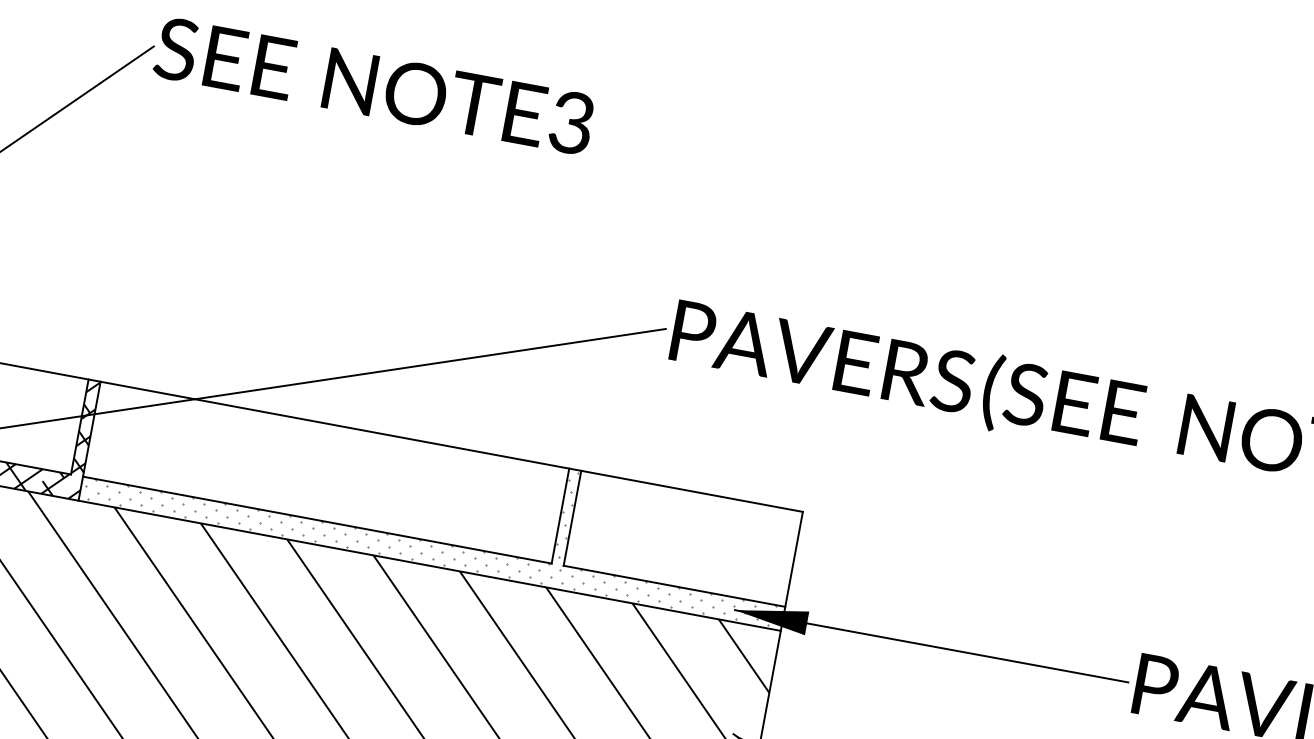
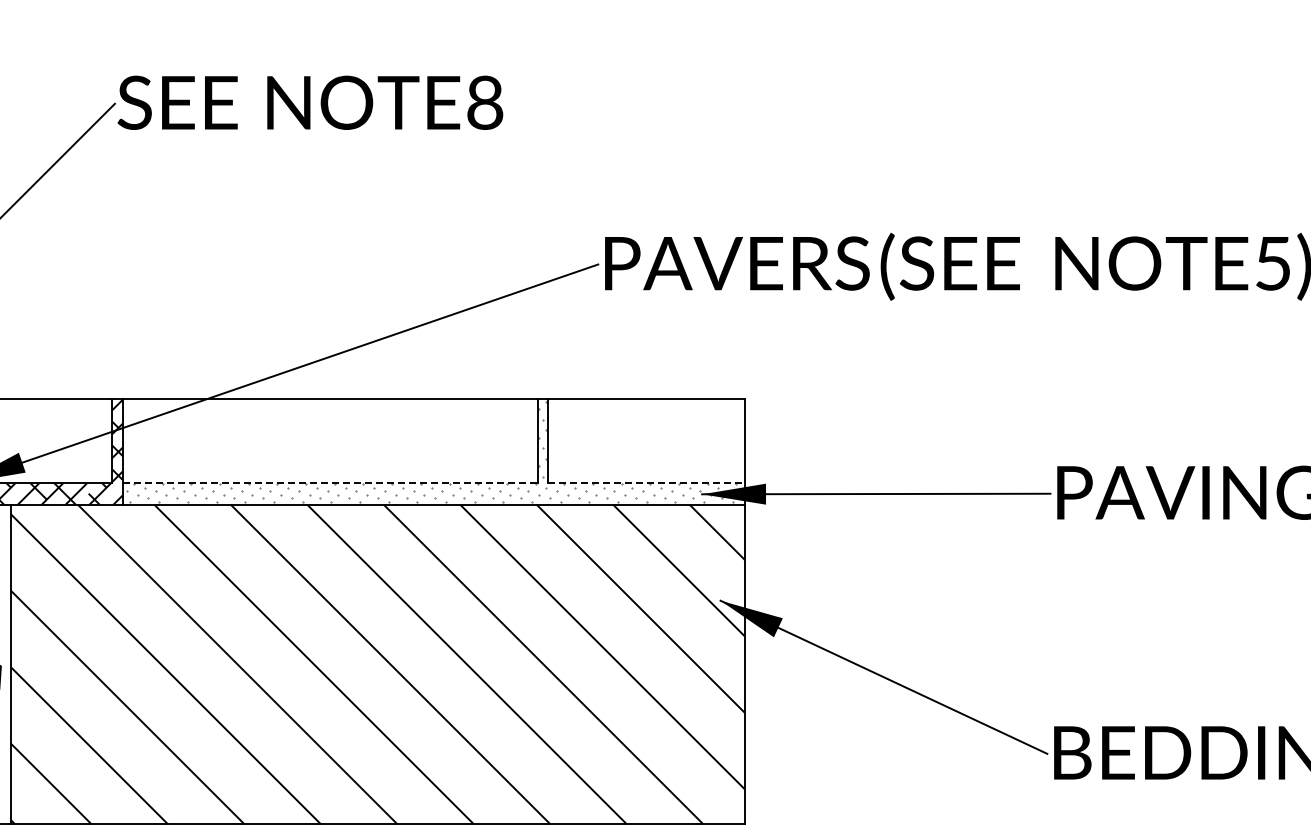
text: (572, 122) -> (485, 102), 3 -> 8
line: (317, 520) -> (330, 483), solid -> dashed
line: (675, 586) -> (647, 483), solid -> dashed

